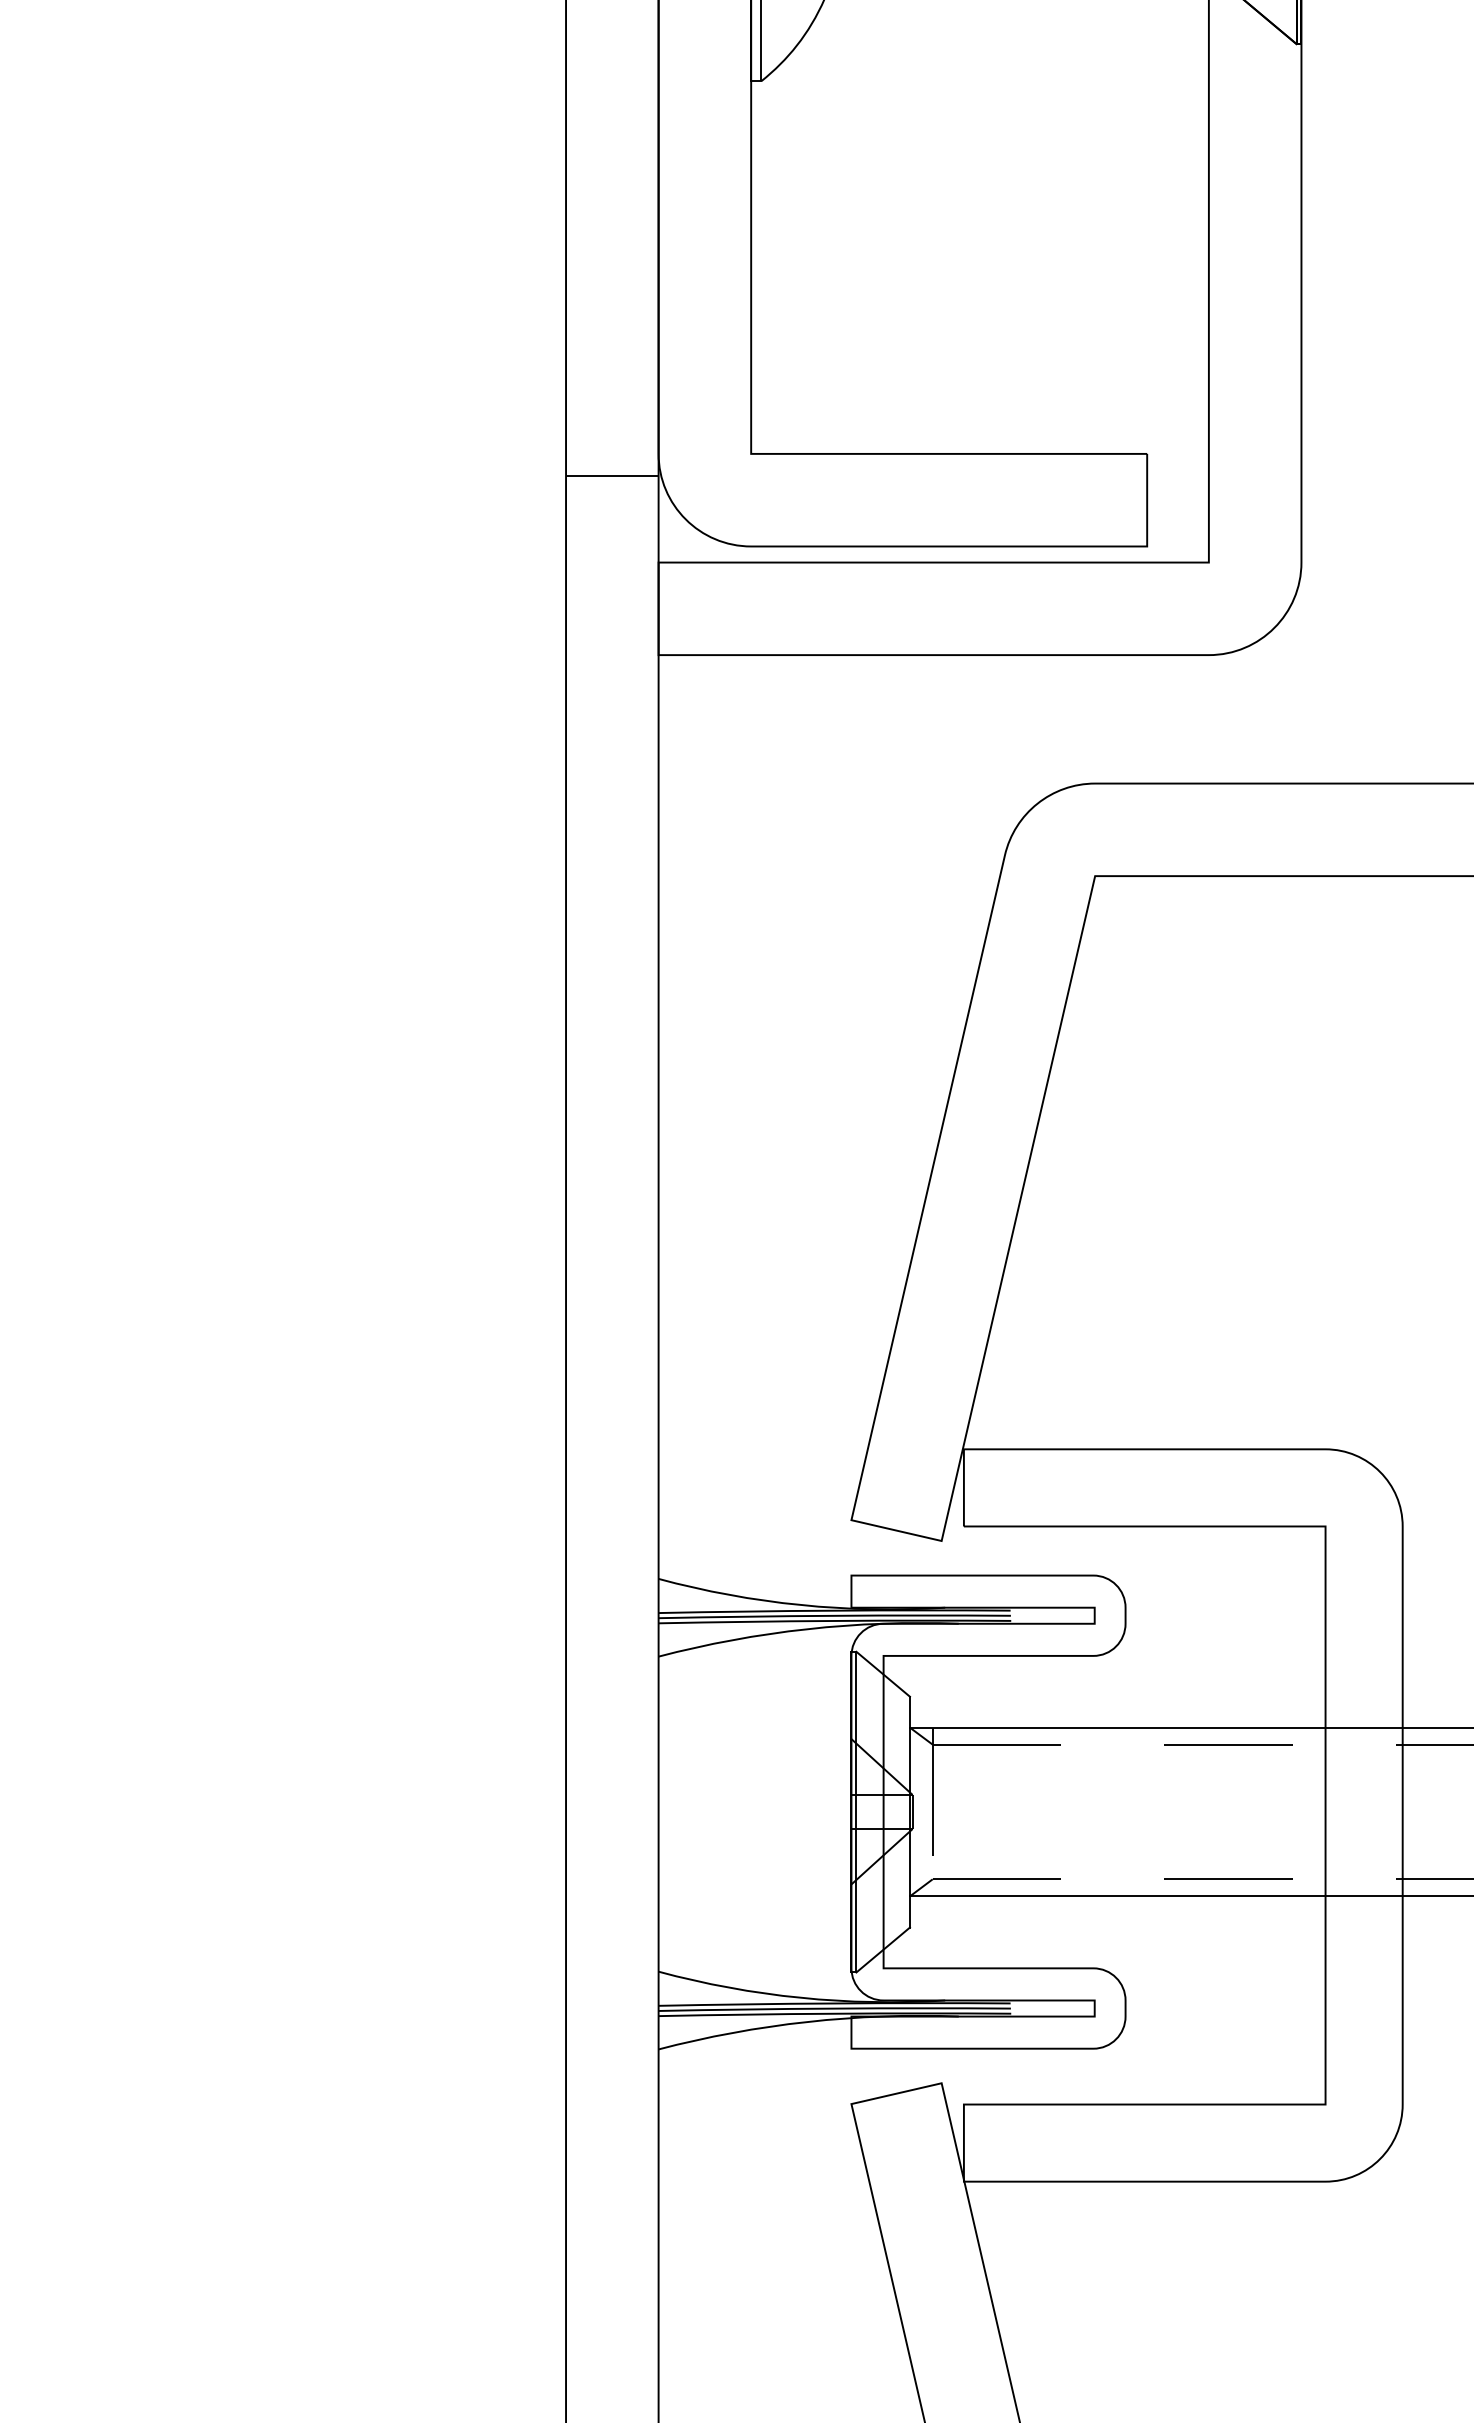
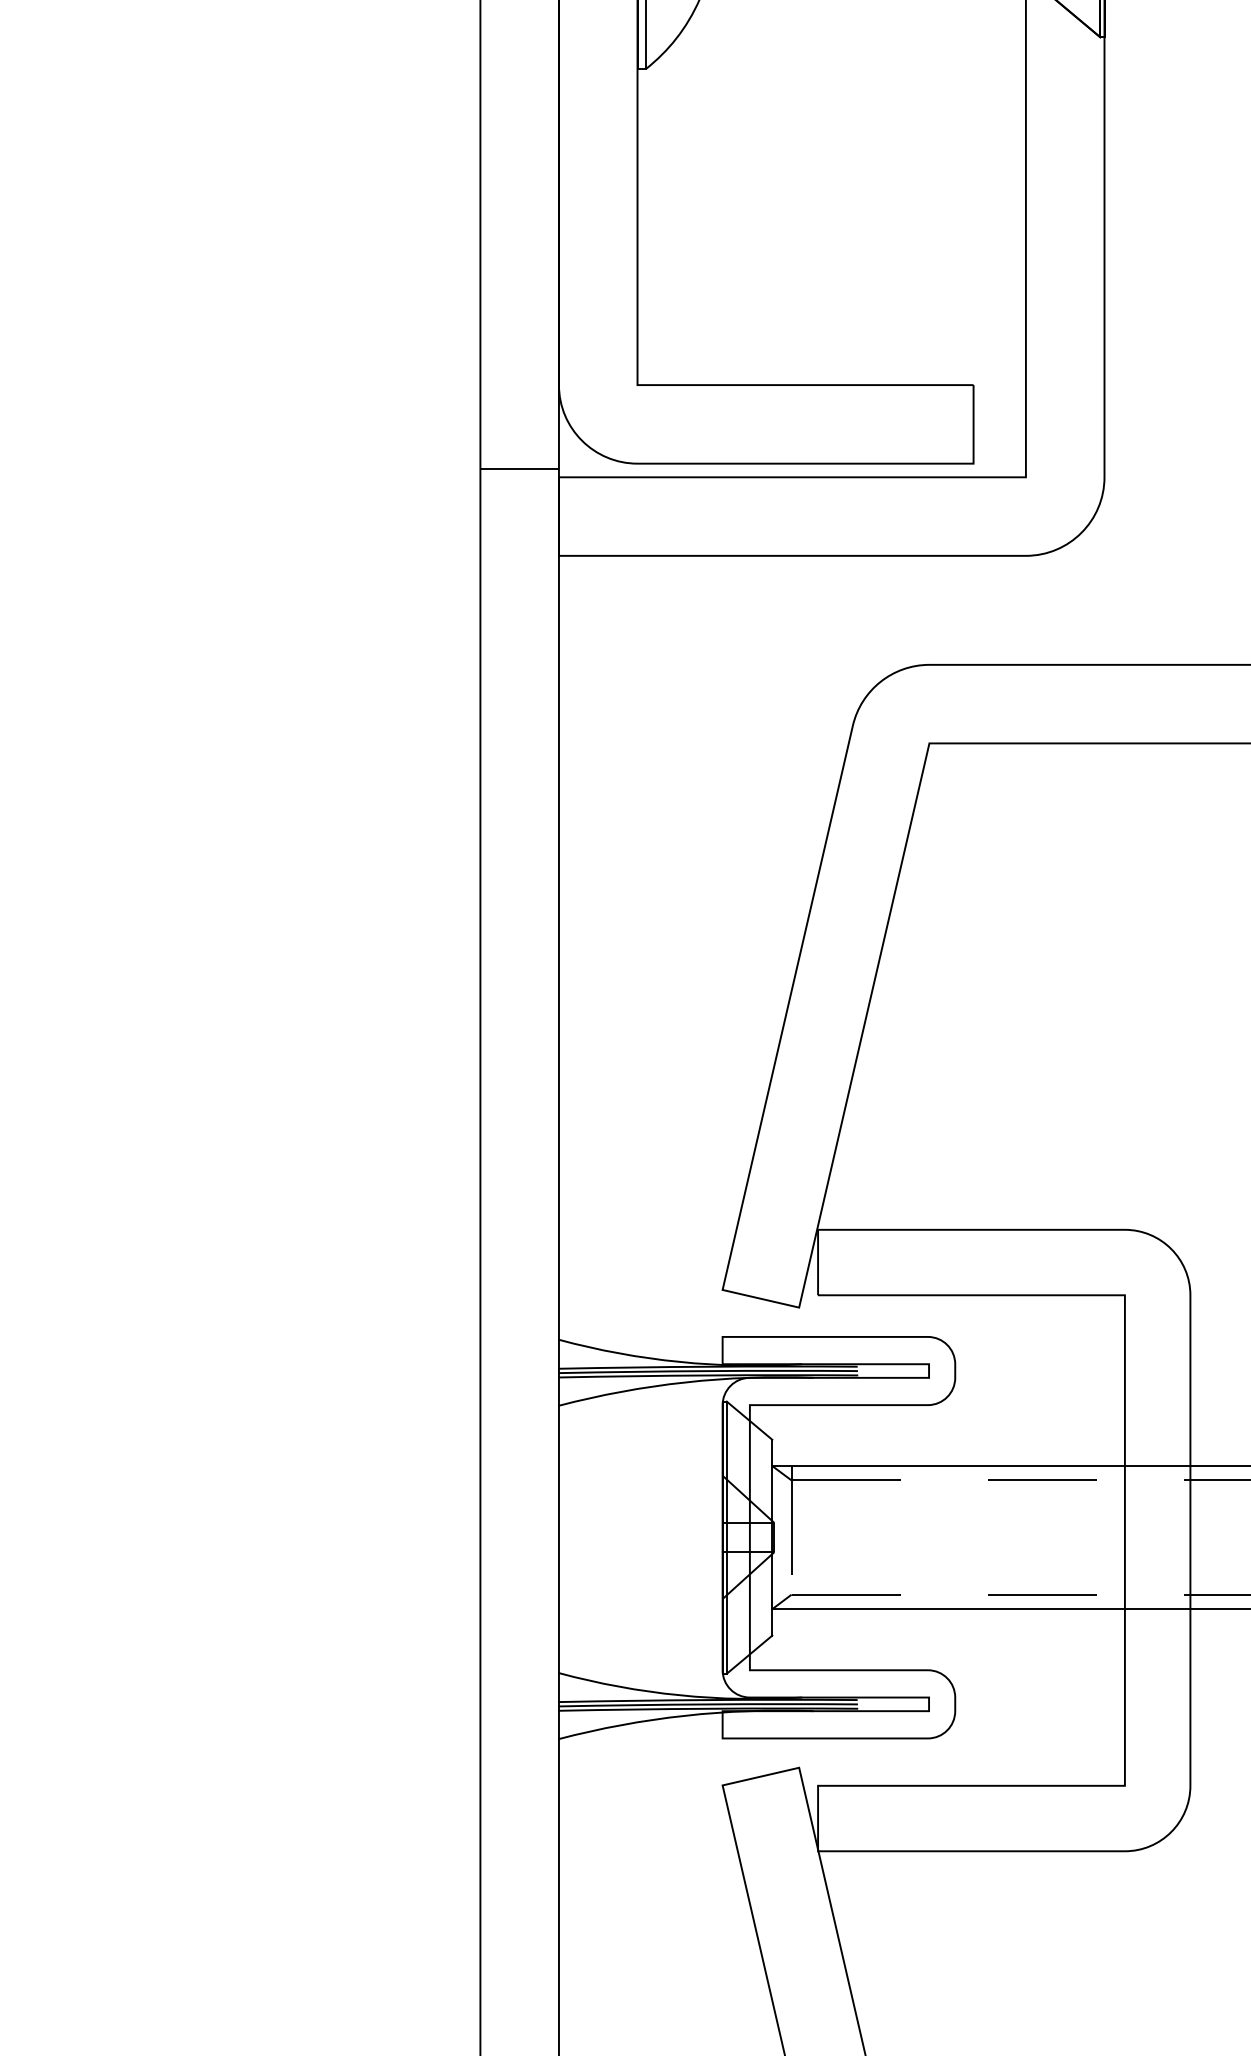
line: (612, 476) -> (519, 469), moved

